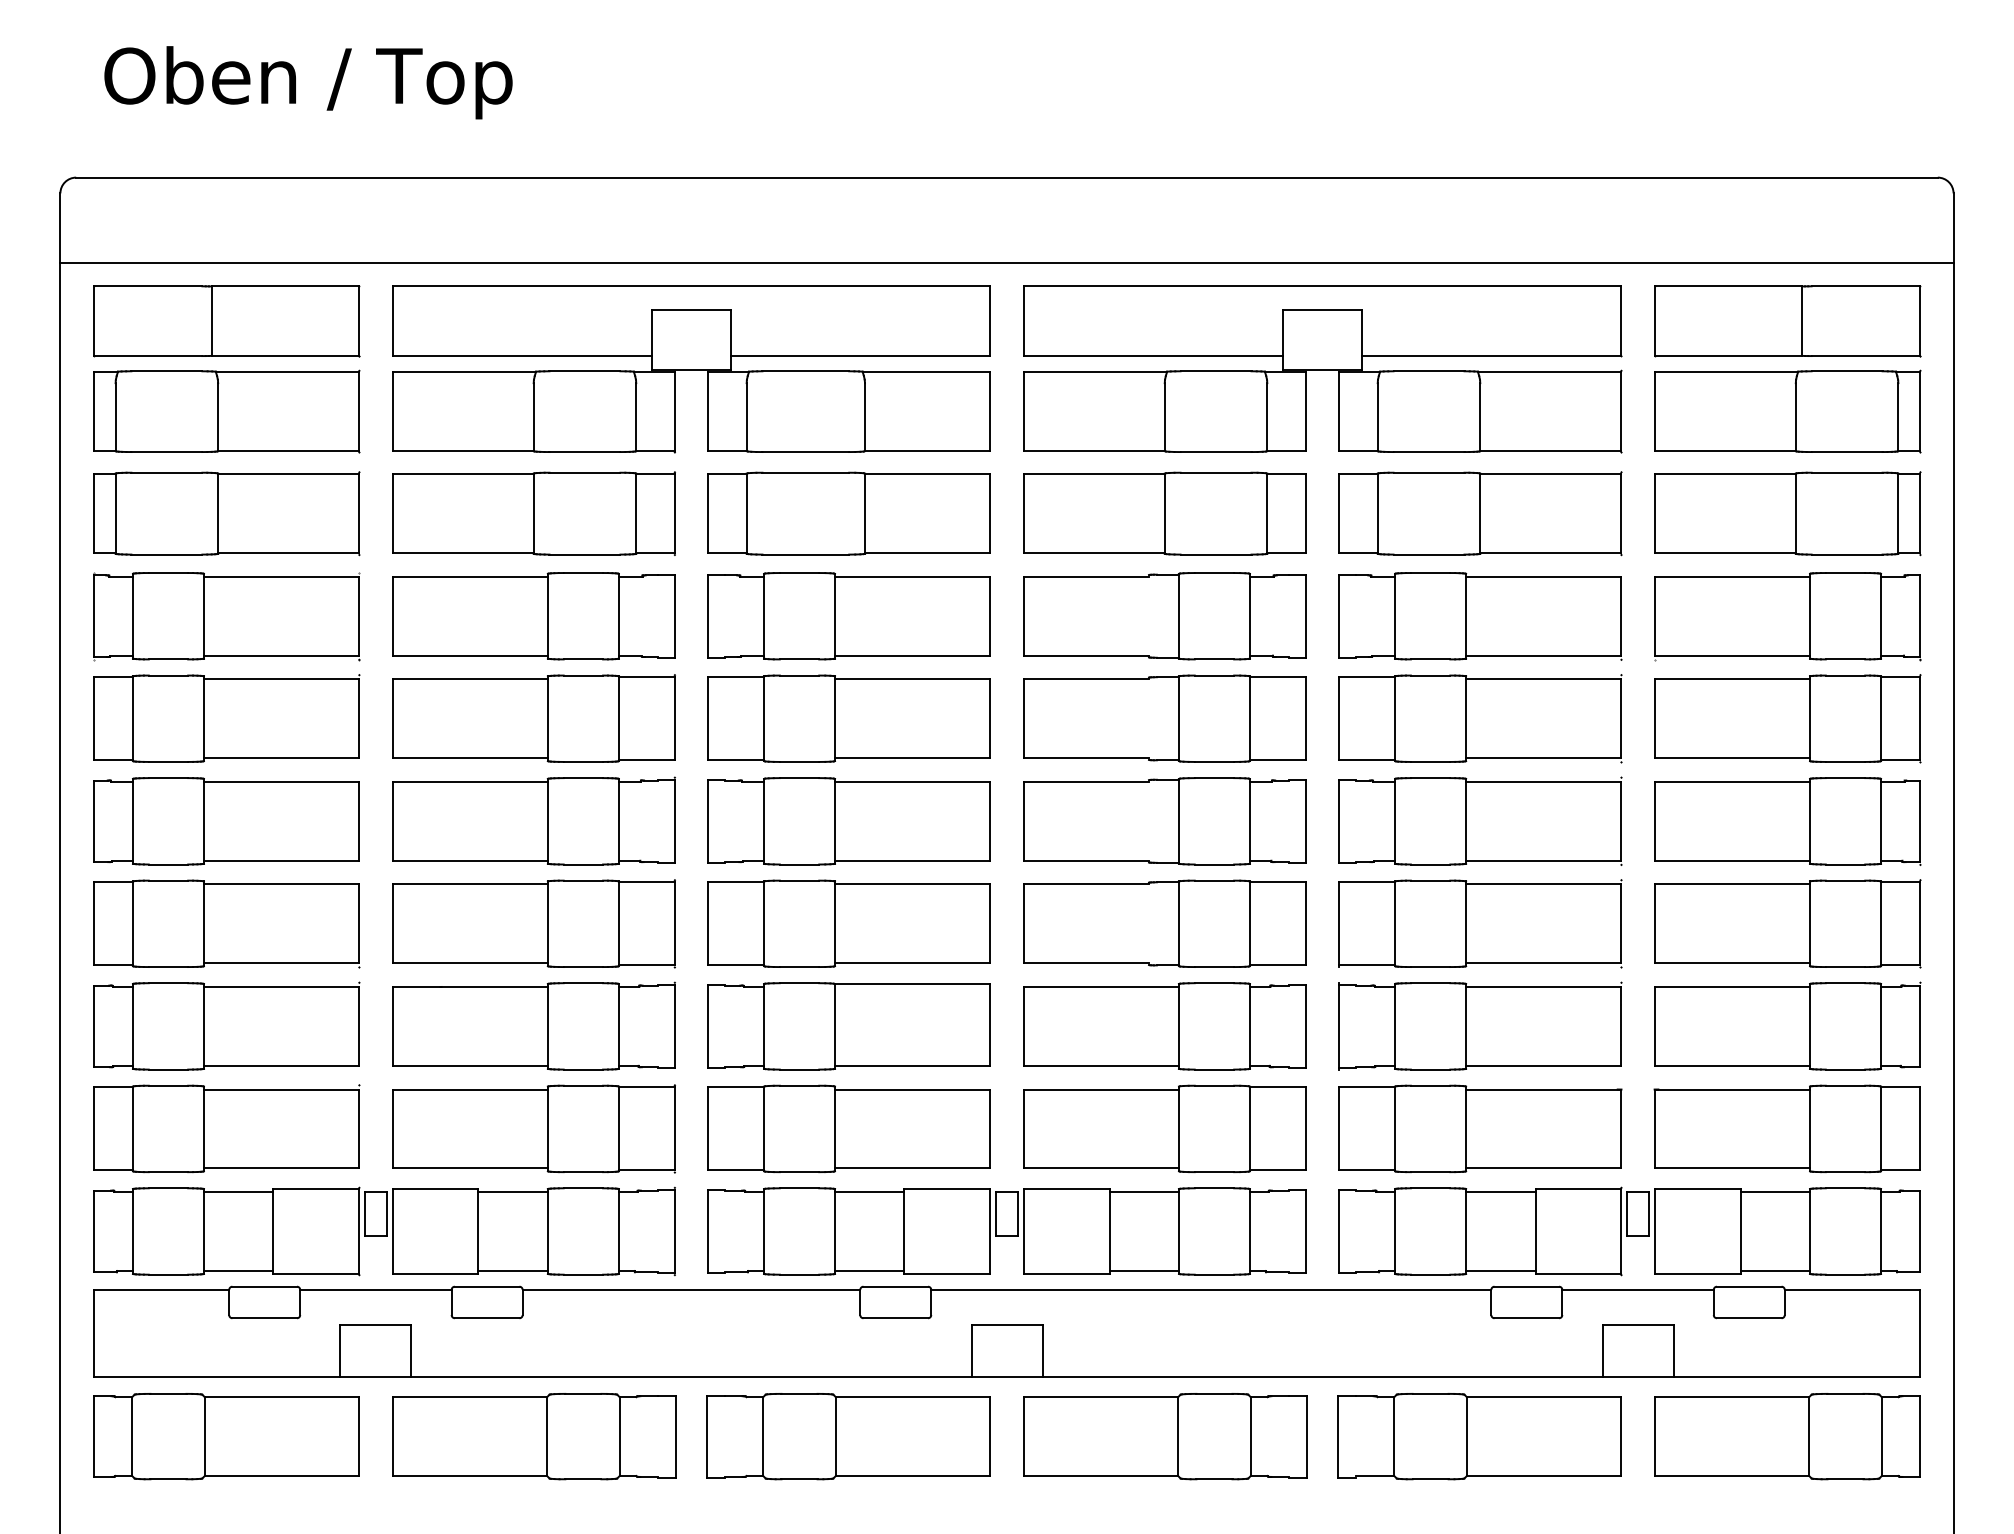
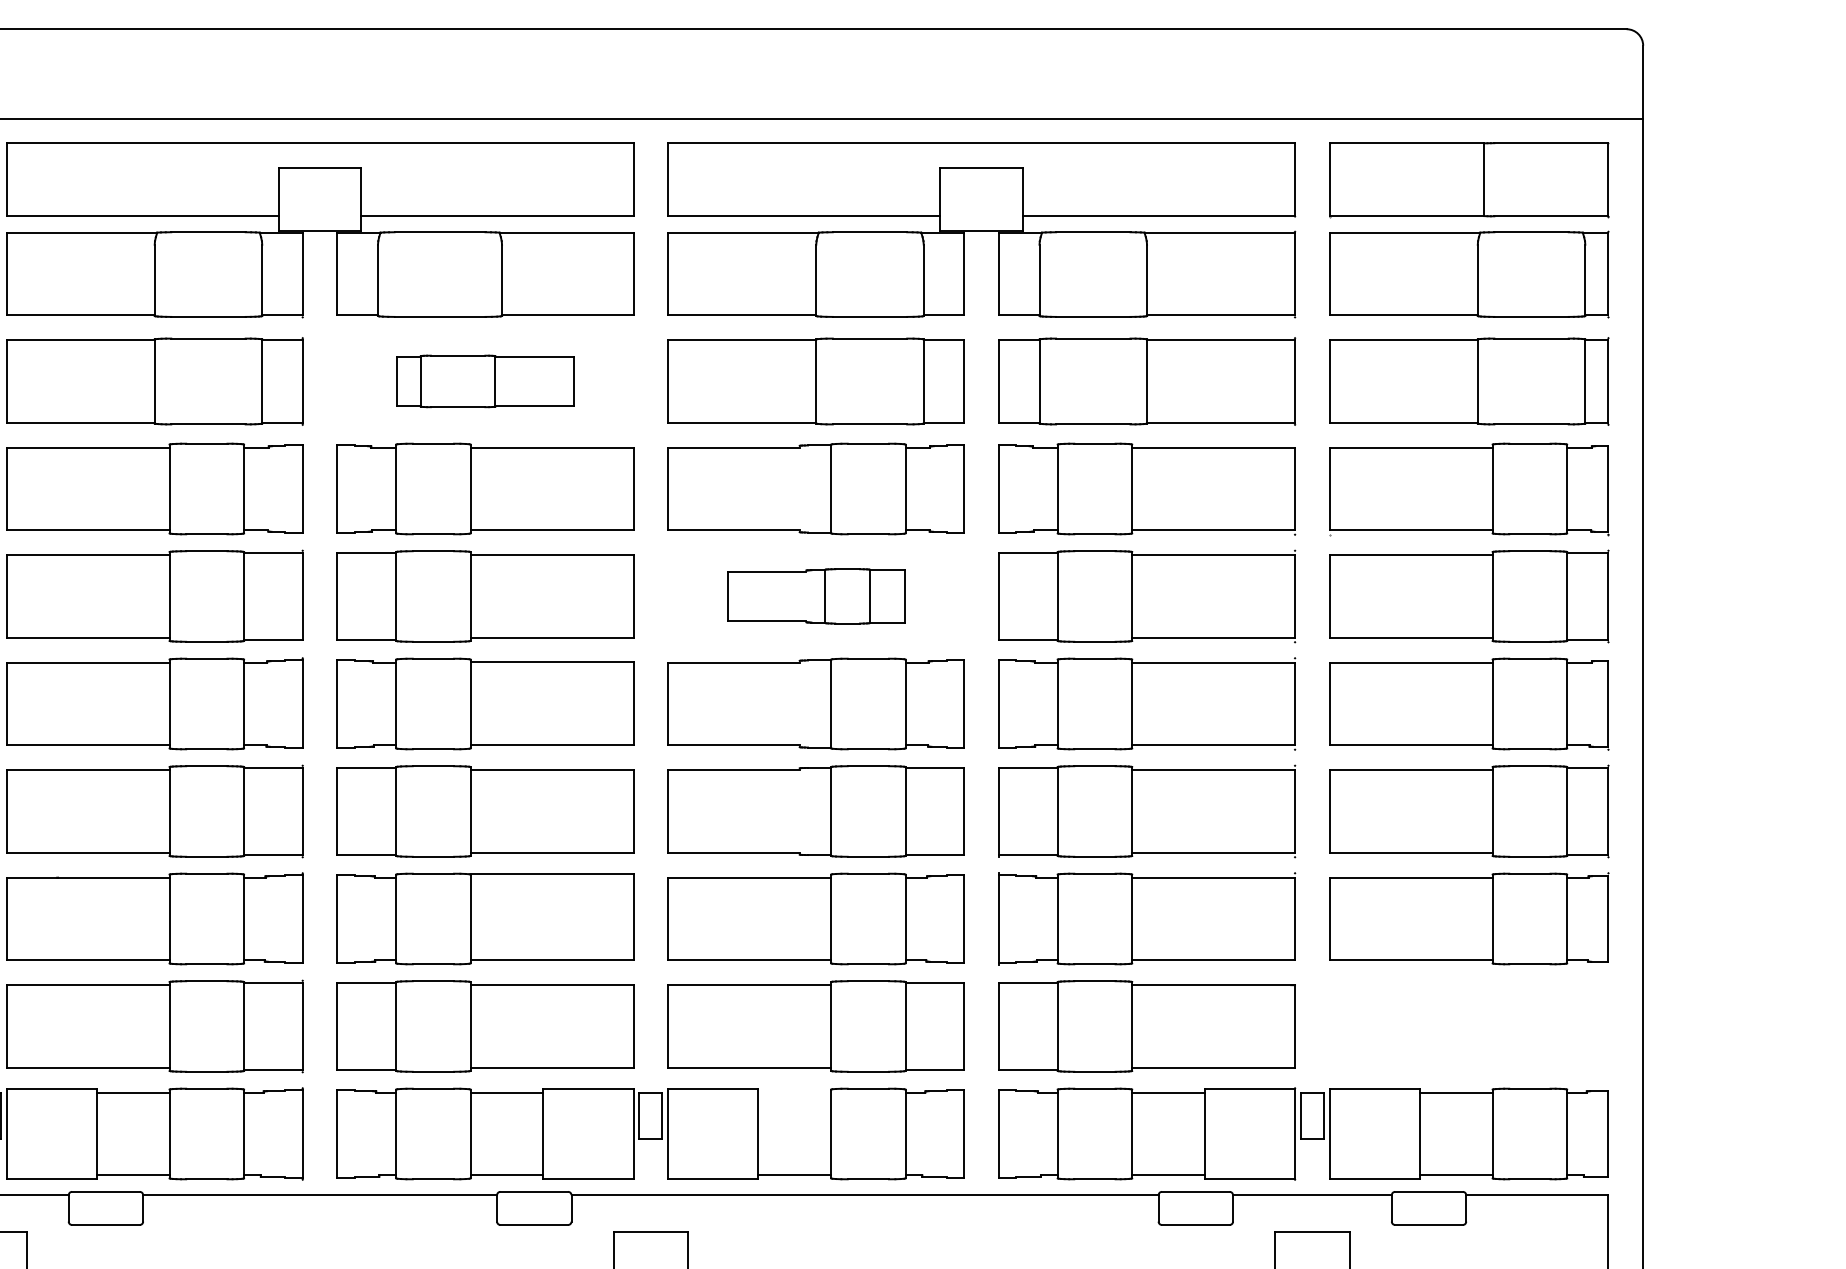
part: (848, 513) -> (484, 381), size x0.6
part: (1164, 718) -> (816, 596), size x0.6
part: (1786, 1128) -> (1468, 1026), removed
line: (1143, 1192) -> (793, 1093), removed

